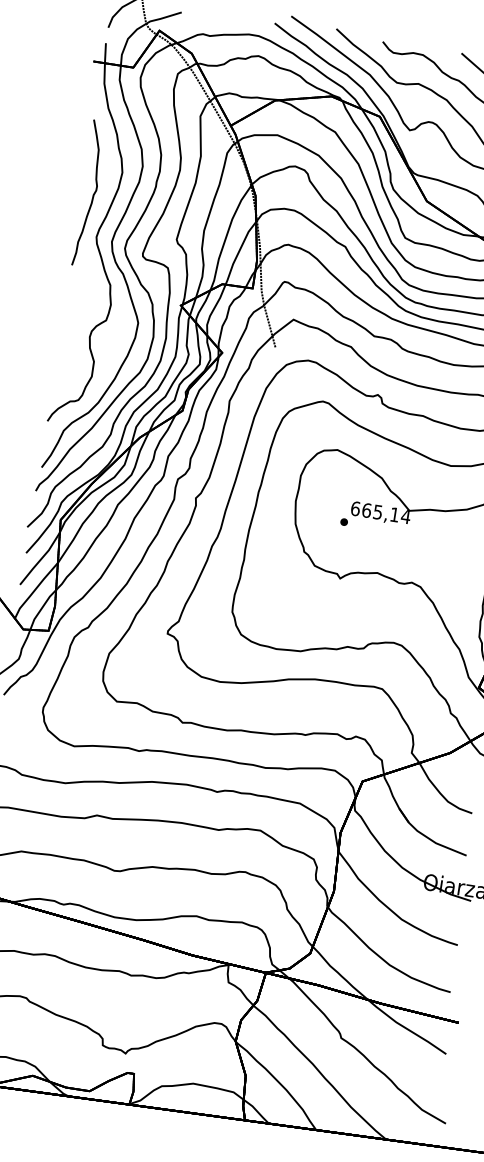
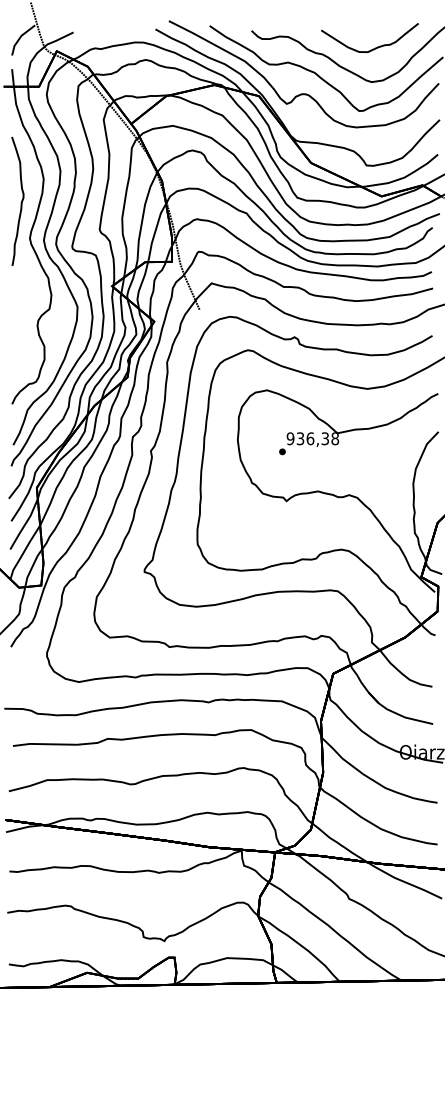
text: (380, 512) -> (312, 438), 665,14 -> 936,38

